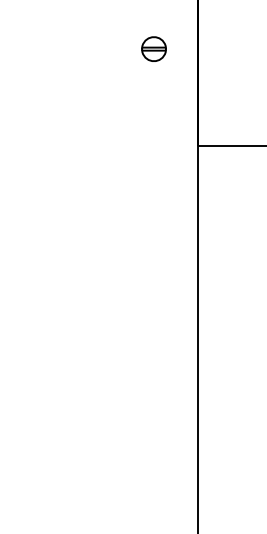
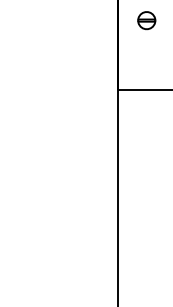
part: (153, 48) -> (146, 20), moved

